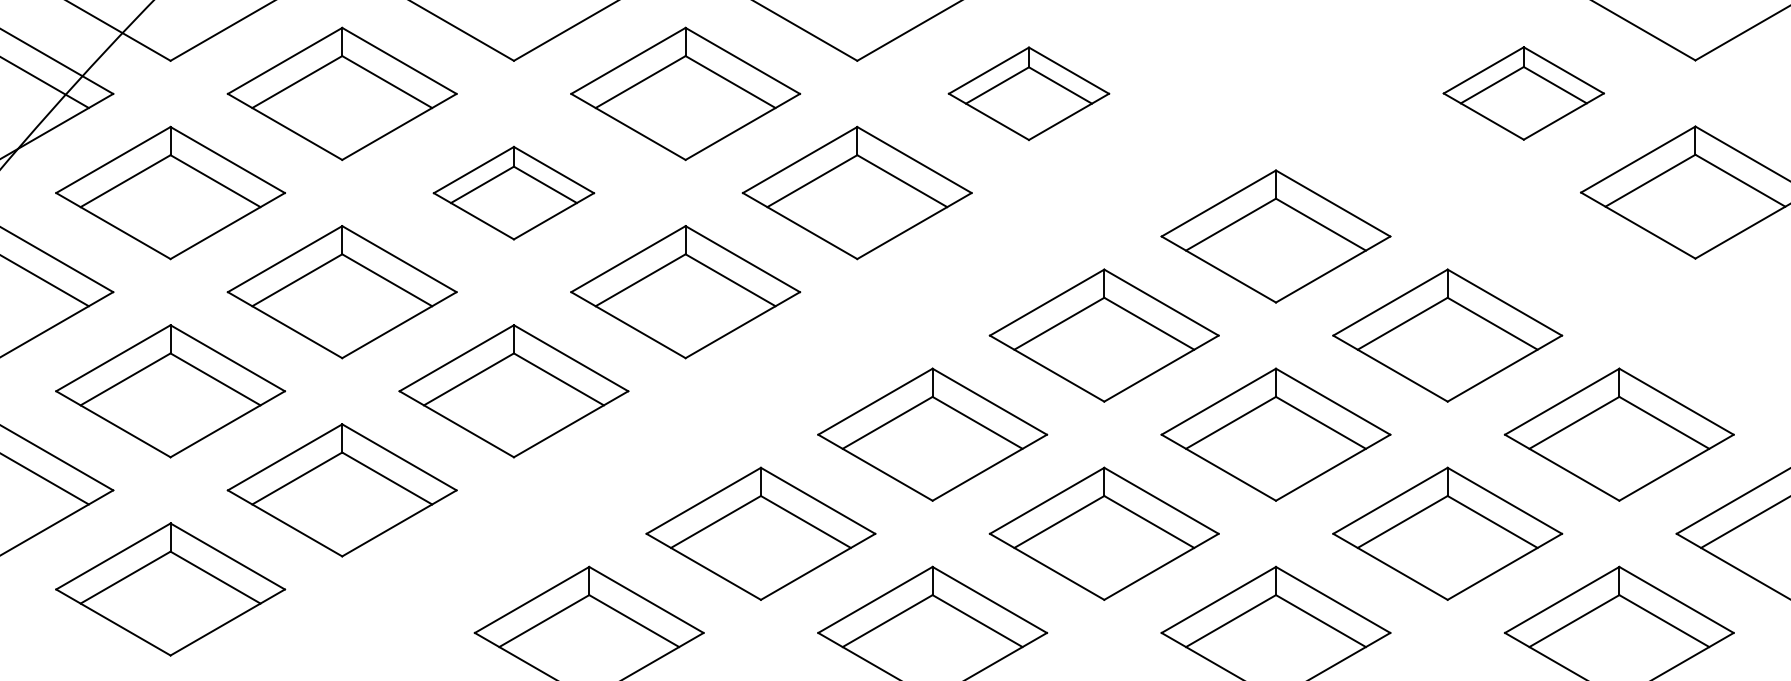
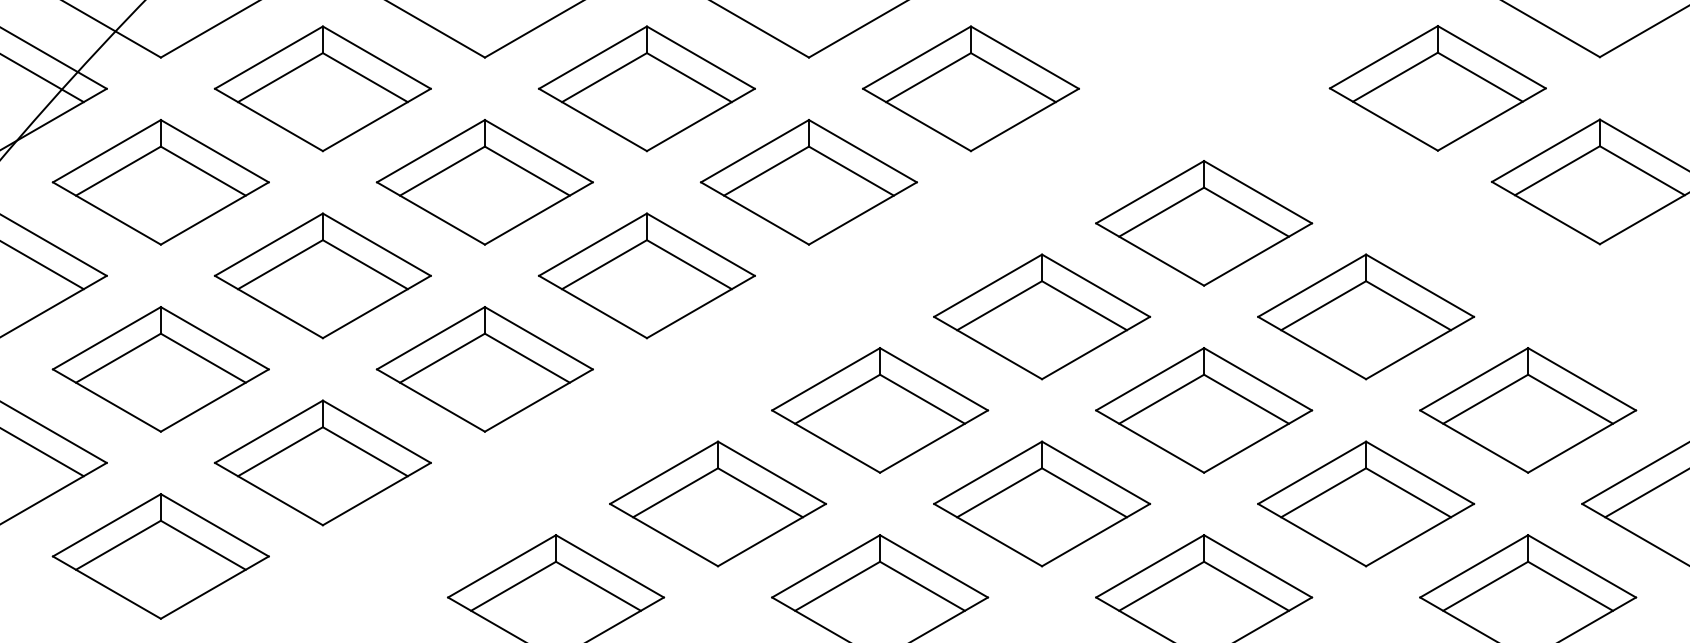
part: (1028, 93) -> (970, 88), size x1.43
part: (1523, 93) -> (1437, 88), size x1.43
part: (513, 193) -> (484, 182), size x1.43

